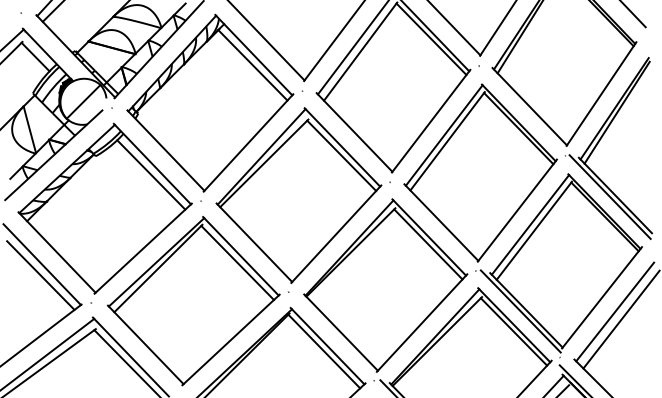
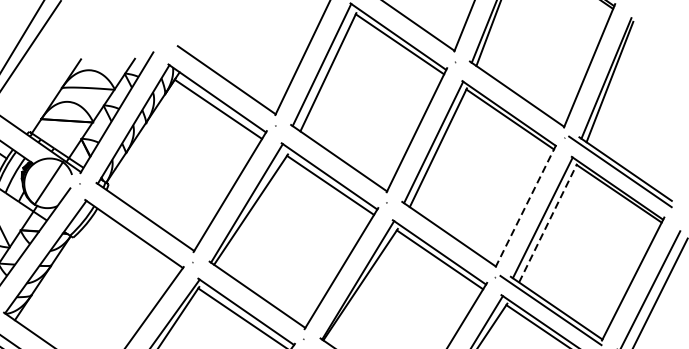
line: (151, 174) -> (135, 245), removed
line: (517, 210) -> (526, 205), solid -> dashed
line: (534, 230) -> (548, 222), solid -> dashed

